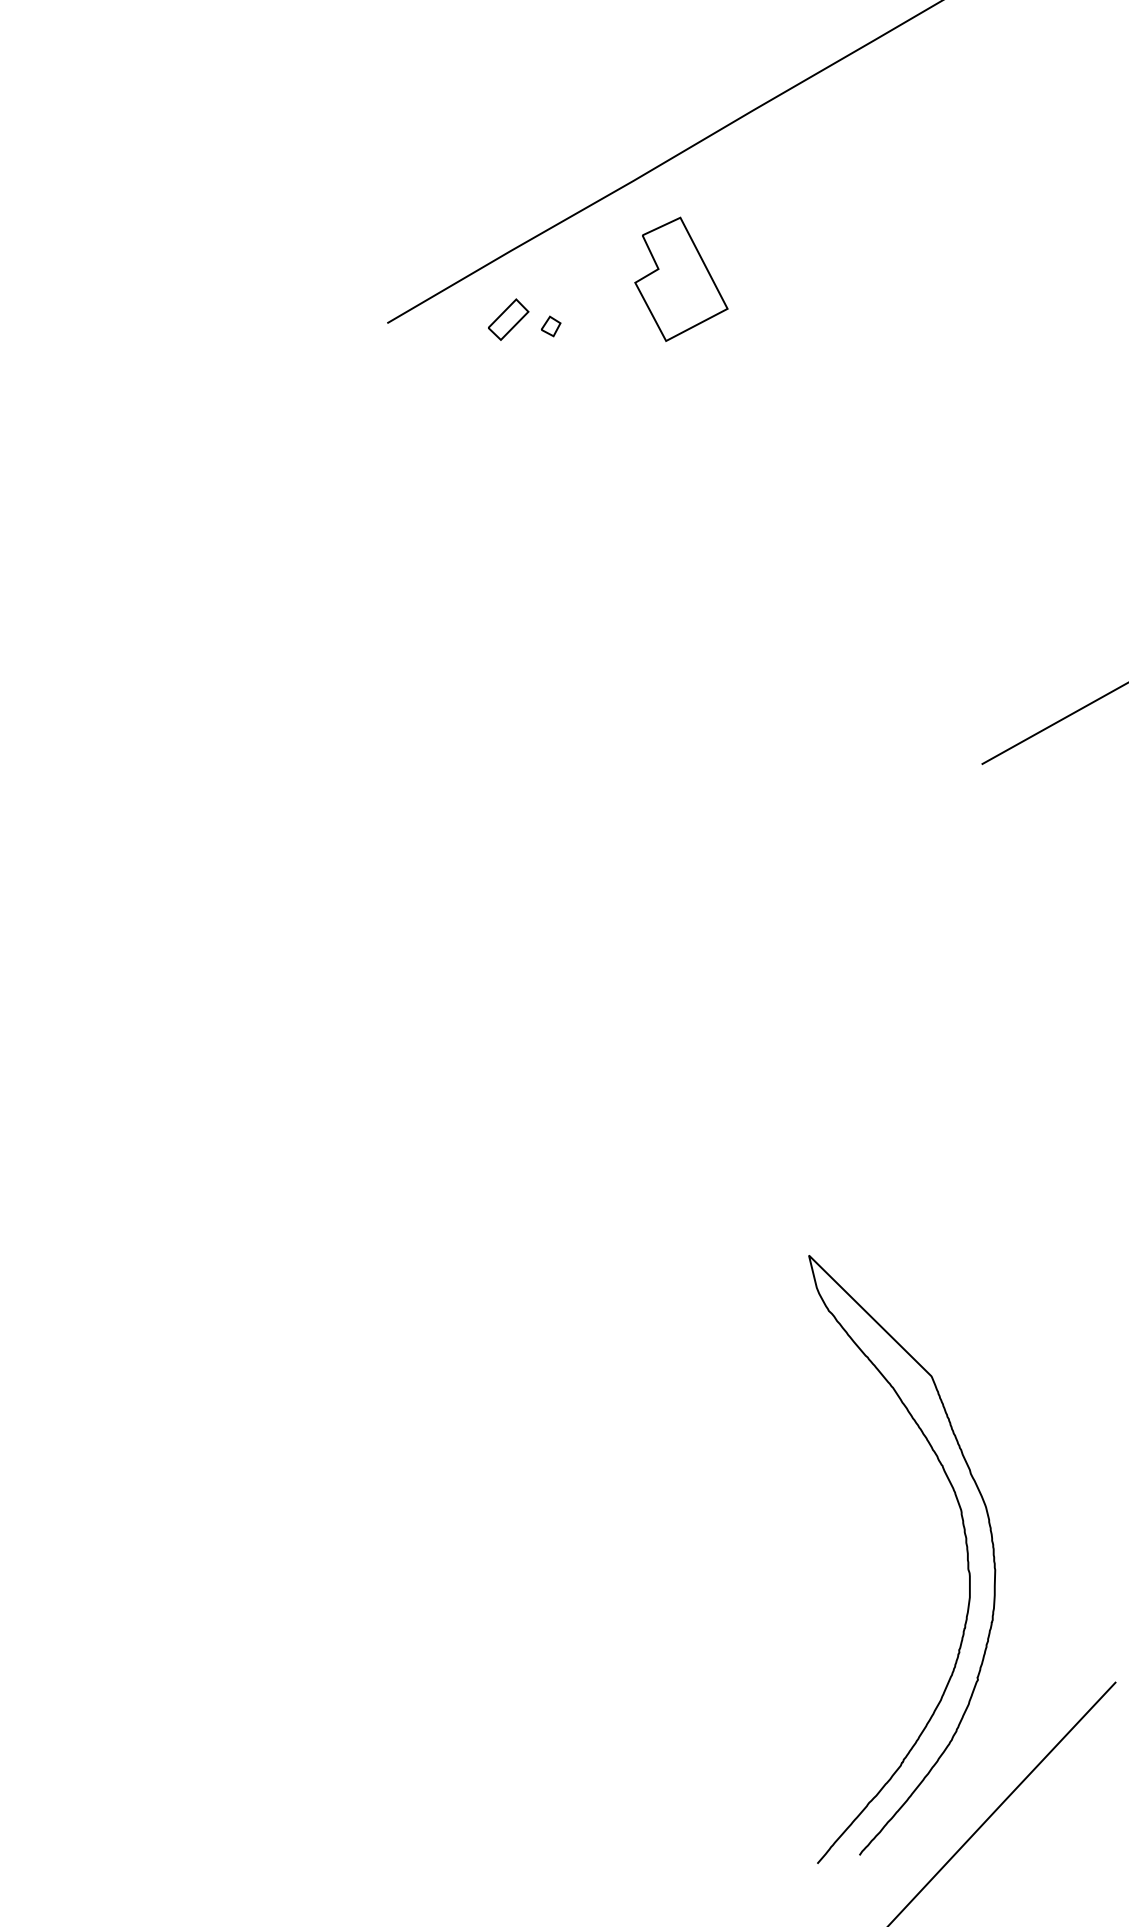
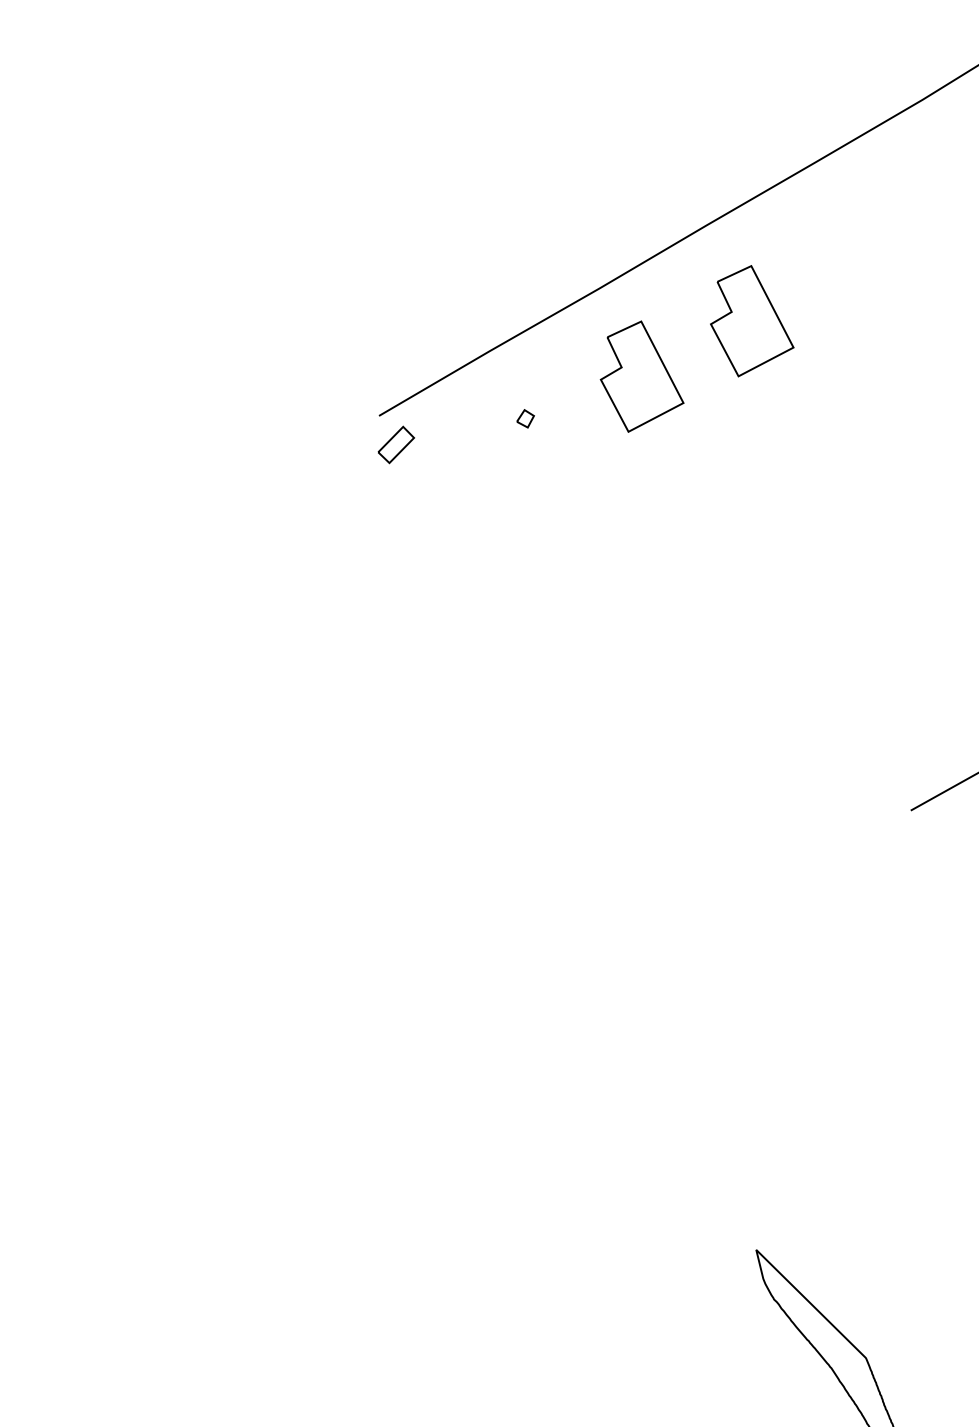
part: (804, 216) -> (752, 320), added
part: (508, 319) -> (396, 444), moved

